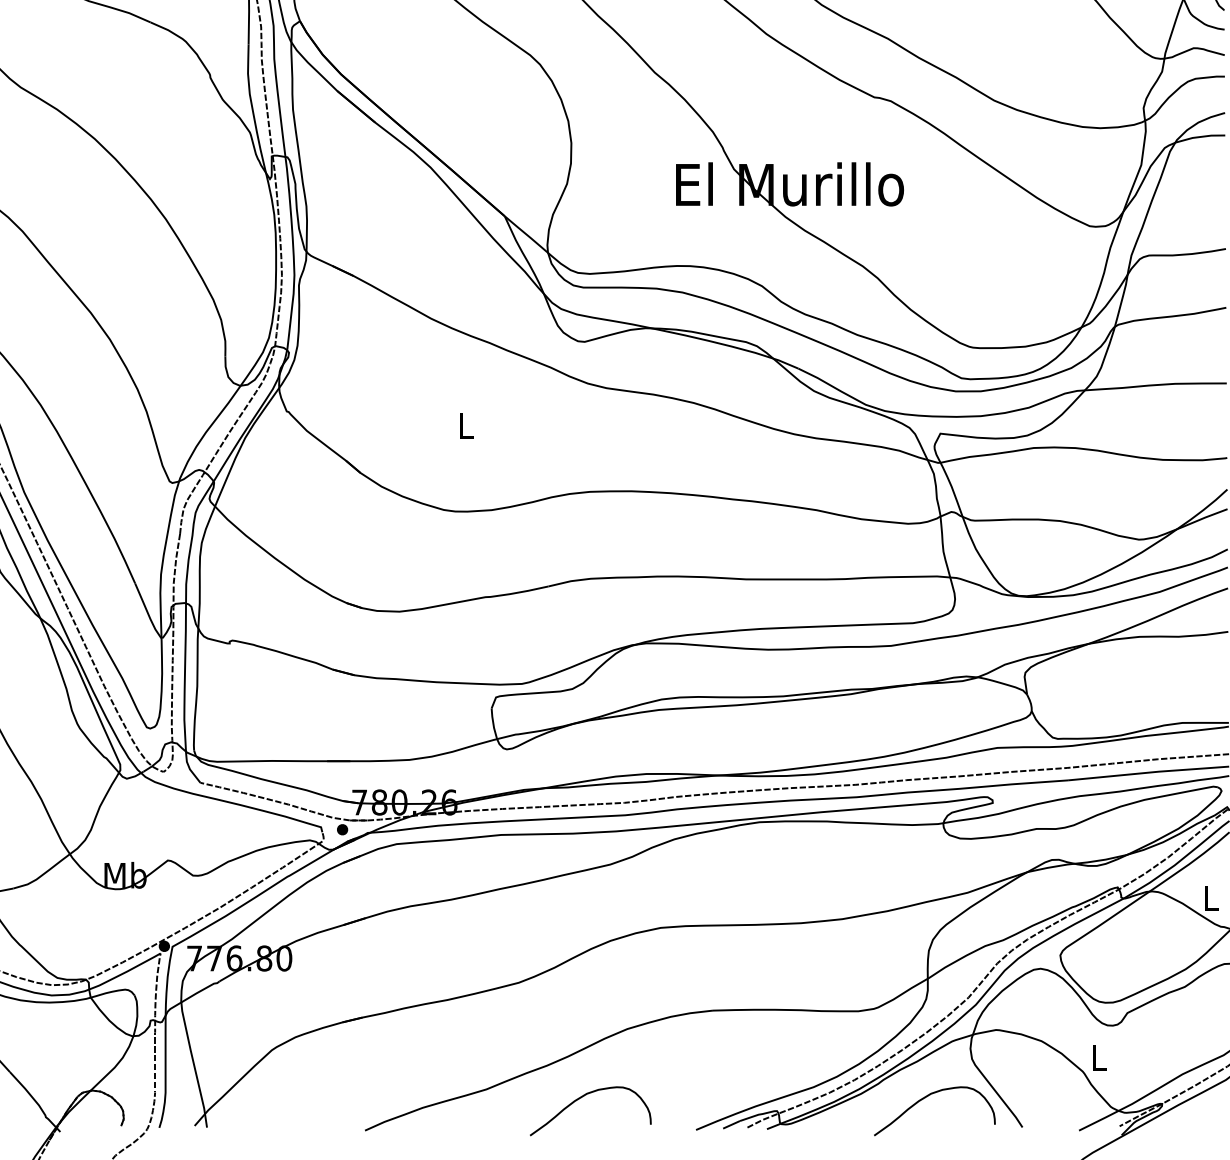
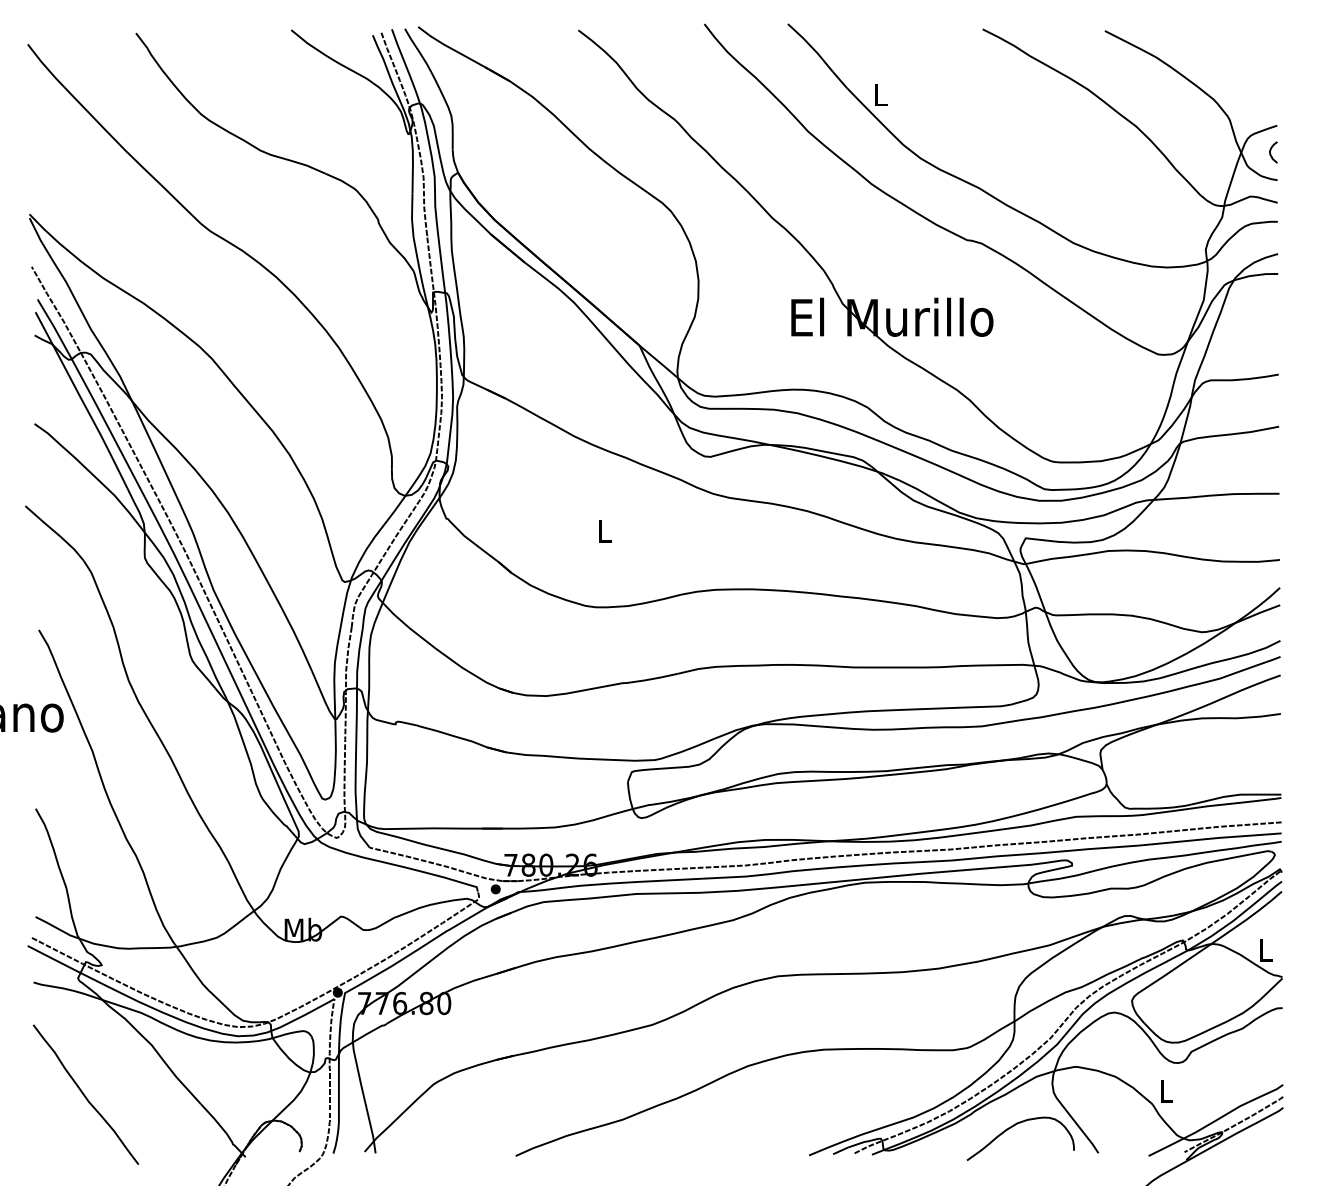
curve: (583, 1097) -> (709, 1126), removed

